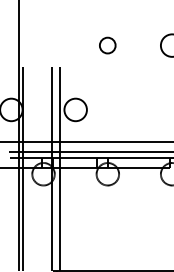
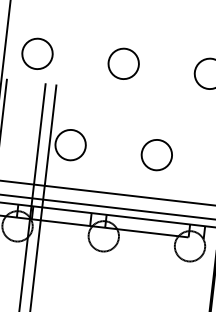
circle: (43, 45) -> (37, 53), added
circle: (107, 45) -> (123, 63), size x1.43
circle: (139, 109) -> (156, 154), added

